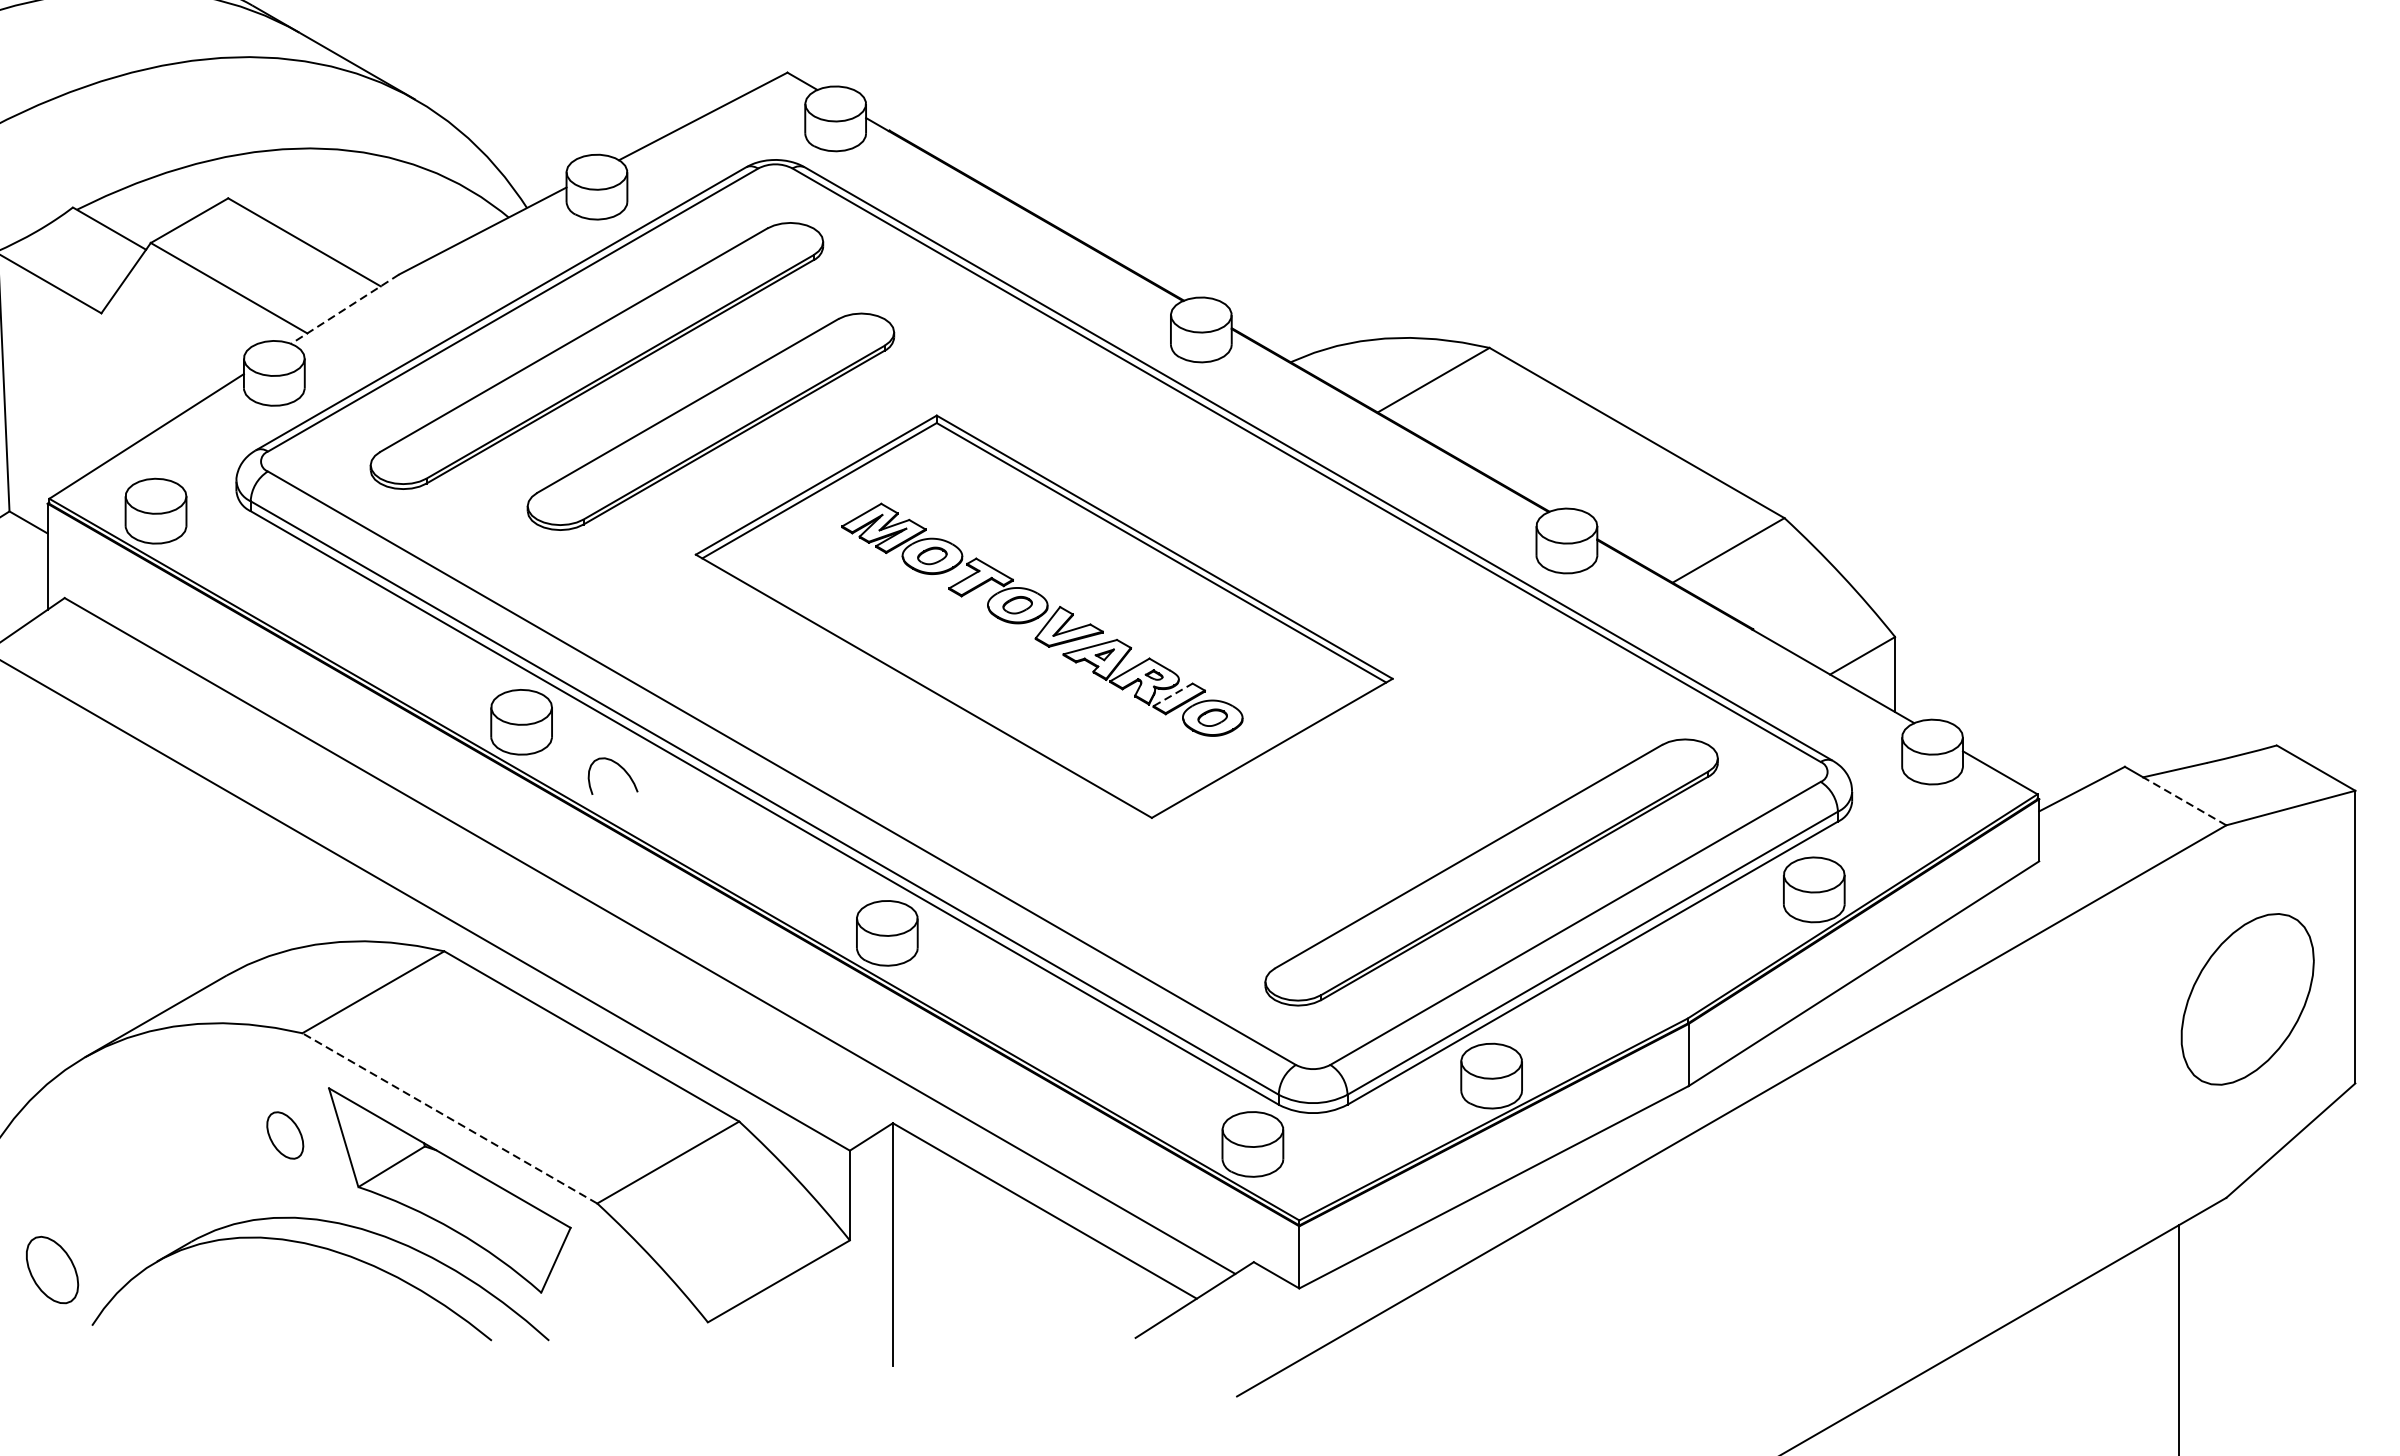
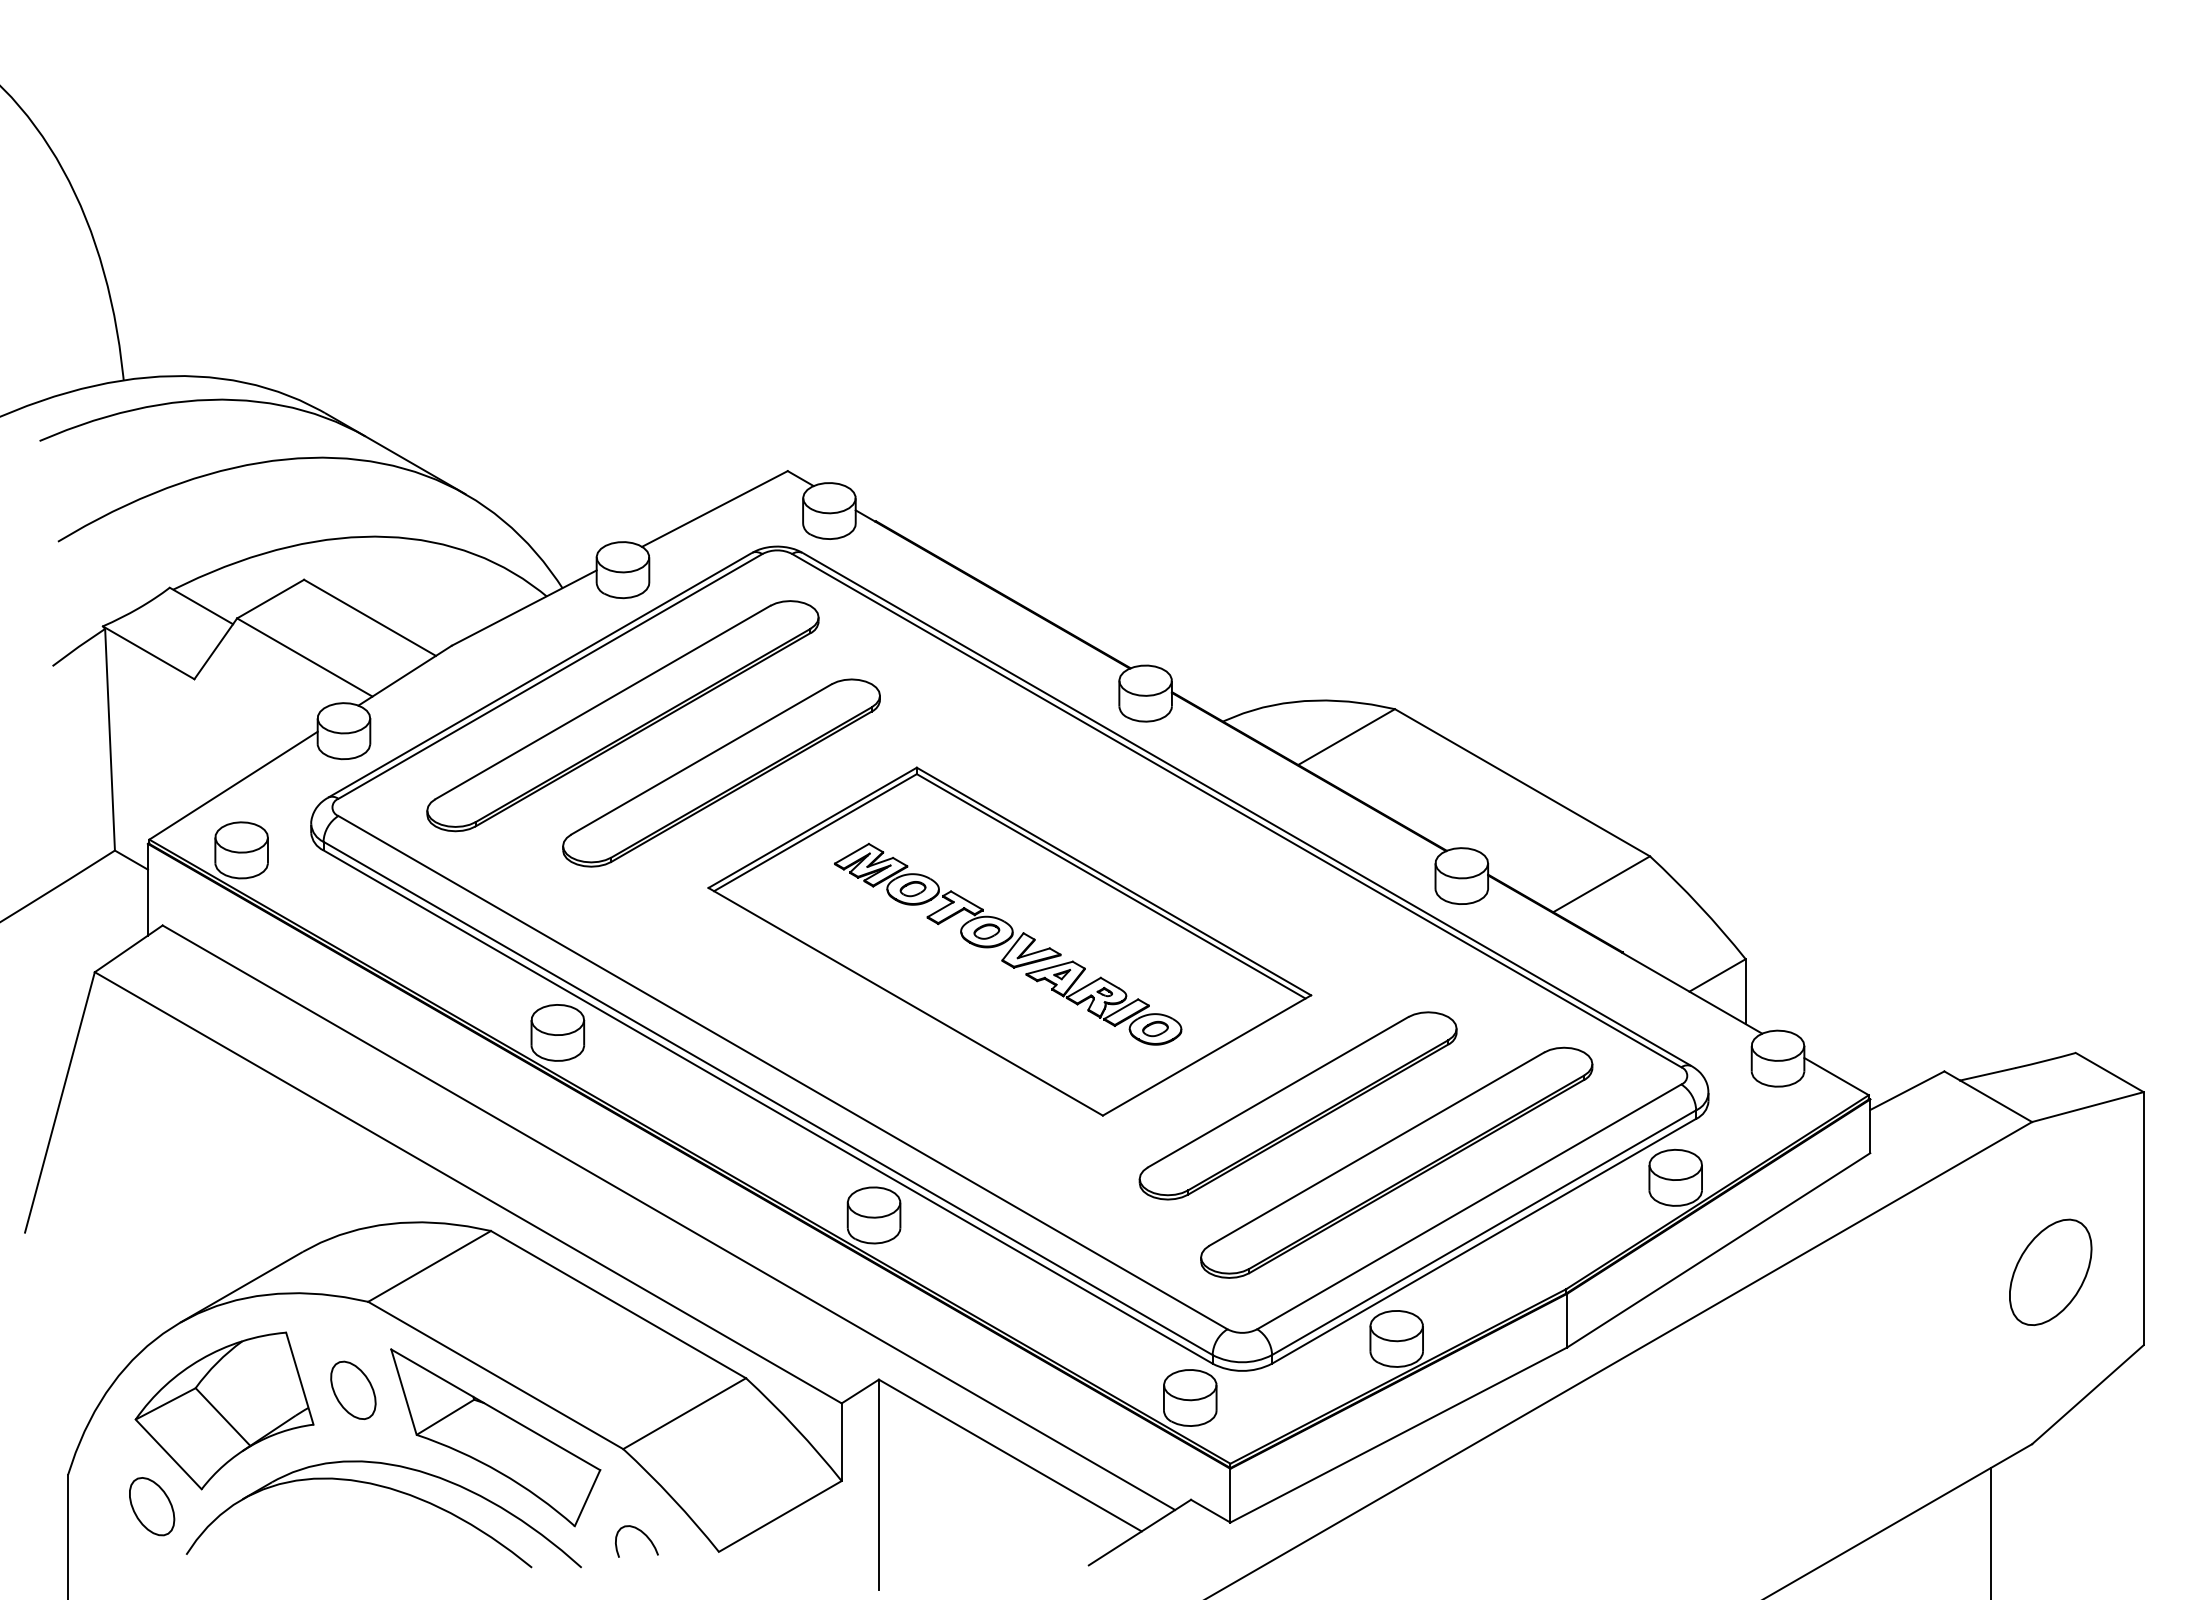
line: (344, 309) -> (404, 675), dashed -> solid
line: (1173, 695) -> (1121, 1009), dashed -> solid
curve: (620, 768) -> (643, 1534), moved
line: (2185, 801) -> (1996, 1101), dashed -> solid
part: (1376, 806) -> (1297, 1105), added
part: (2247, 998) -> (2050, 1271), size x0.71
line: (449, 1118) -> (495, 1375), dashed -> solid
part: (285, 1134) -> (353, 1389), size x1.43
part: (136, 1158) -> (224, 1410), added

